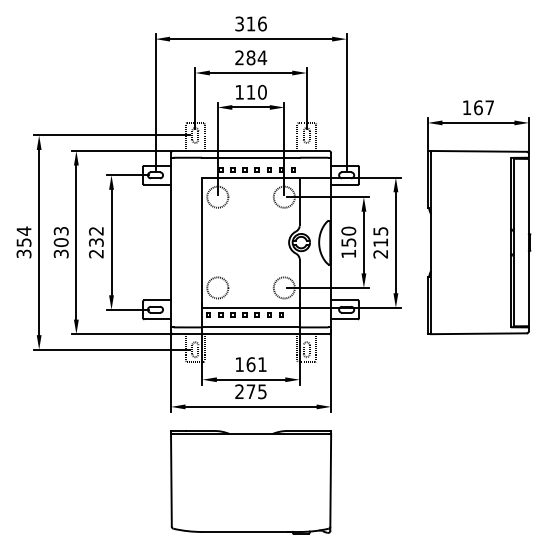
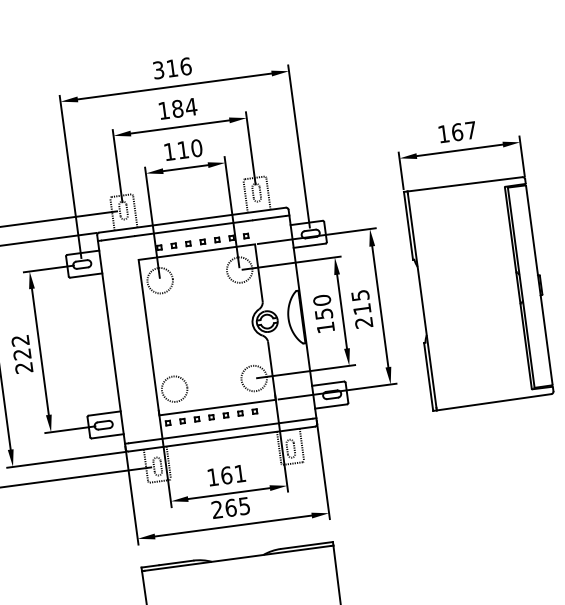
text: (239, 57) -> (163, 110), 284 -> 184
text: (96, 242) -> (22, 354), 232 -> 222
text: (250, 391) -> (230, 507), 275 -> 265

